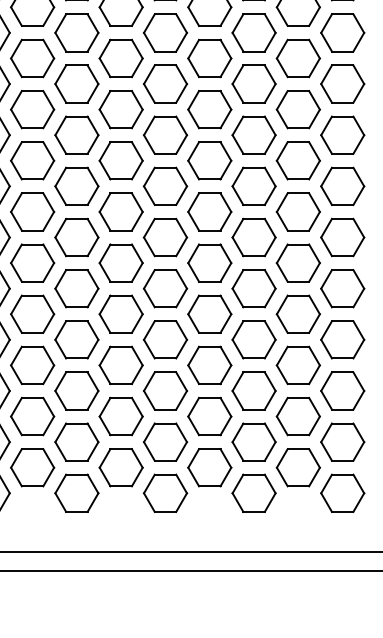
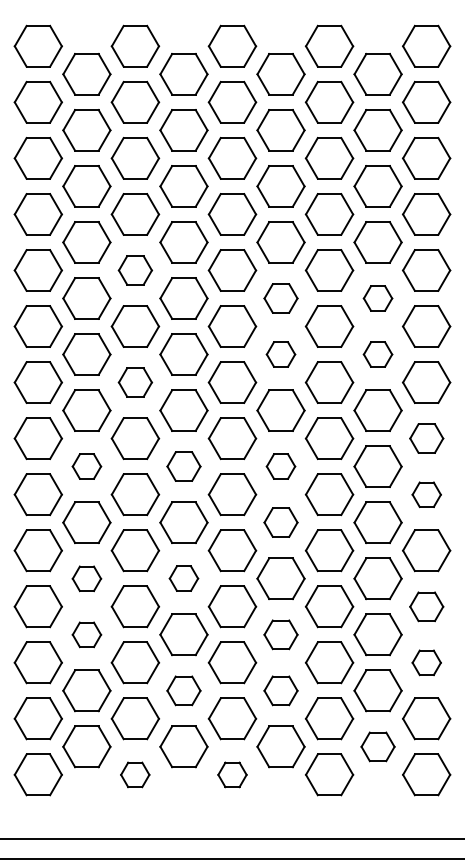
part: (76, 32) -> (135, 270), size x0.7
part: (209, 58) -> (280, 298), size x0.7
part: (297, 58) -> (377, 298), size x0.6
part: (209, 109) -> (280, 354), size x0.6
part: (297, 109) -> (377, 354), size x0.6
part: (76, 135) -> (135, 382), size x0.7
part: (342, 186) -> (426, 438), size x0.7
part: (32, 211) -> (86, 466), size x0.6
part: (120, 211) -> (183, 466), size x0.7
part: (209, 211) -> (280, 466), size x0.6
part: (342, 237) -> (426, 494), size x0.6
part: (209, 262) -> (280, 522), size x0.7
part: (32, 314) -> (86, 578), size x0.6
part: (120, 314) -> (183, 578), size x0.6
part: (342, 339) -> (426, 606), size x0.7
part: (32, 365) -> (86, 634), size x0.6
part: (209, 365) -> (280, 634), size x0.7
part: (342, 390) -> (426, 662), size x0.6
part: (120, 416) -> (183, 690), size x0.7
part: (209, 416) -> (280, 690), size x0.7
part: (297, 467) -> (377, 746), size x0.7
part: (76, 492) -> (134, 774), size x0.6
part: (165, 492) -> (232, 774), size x0.6

